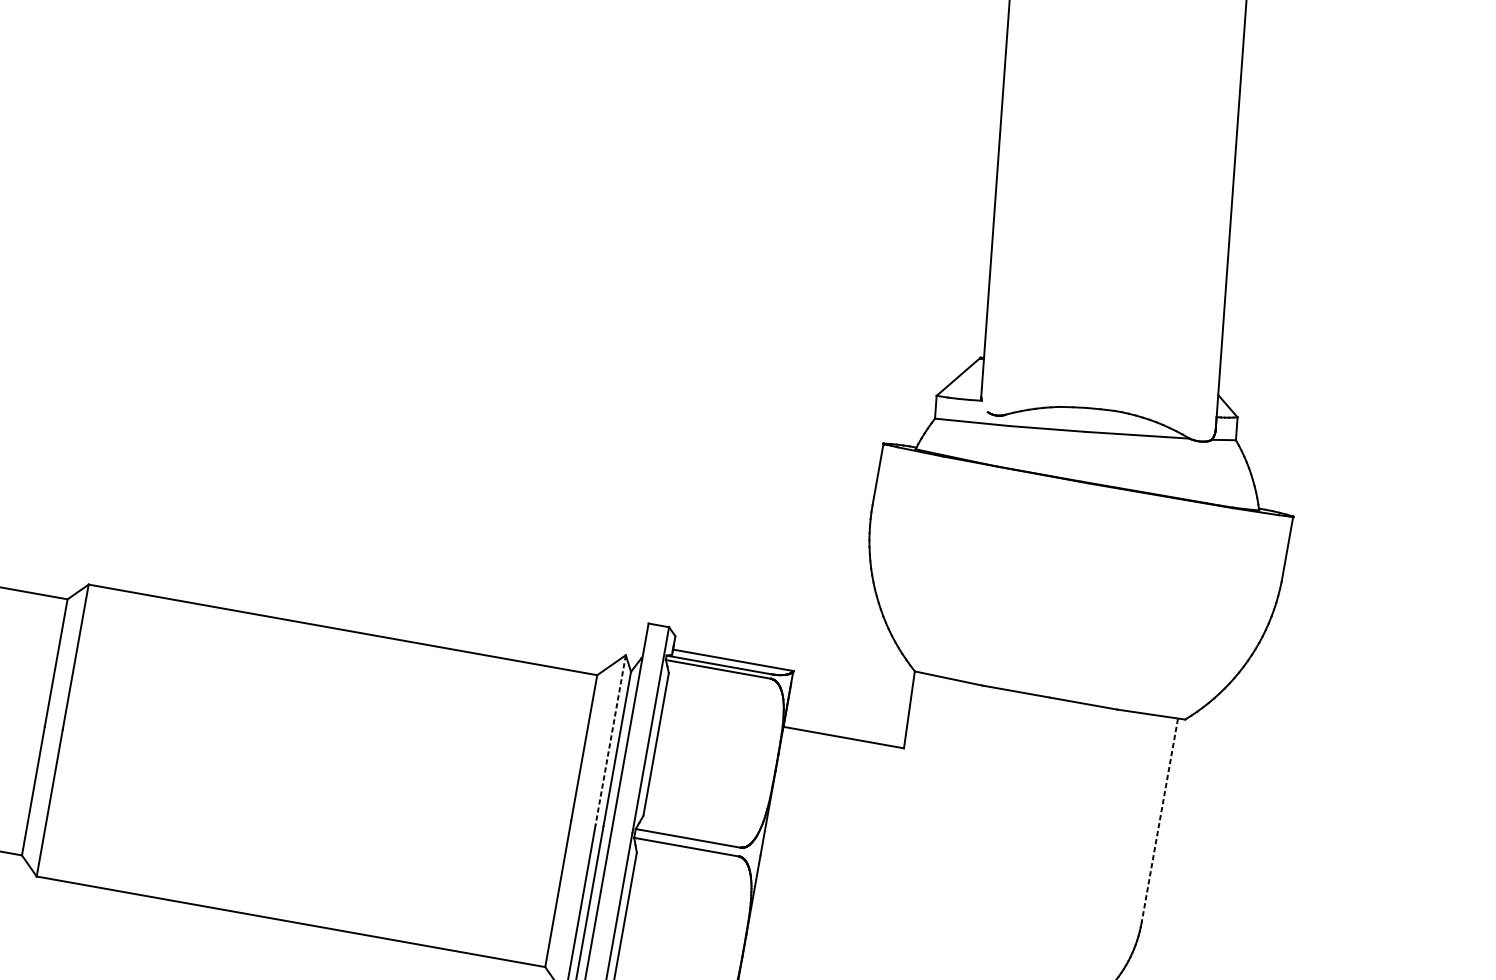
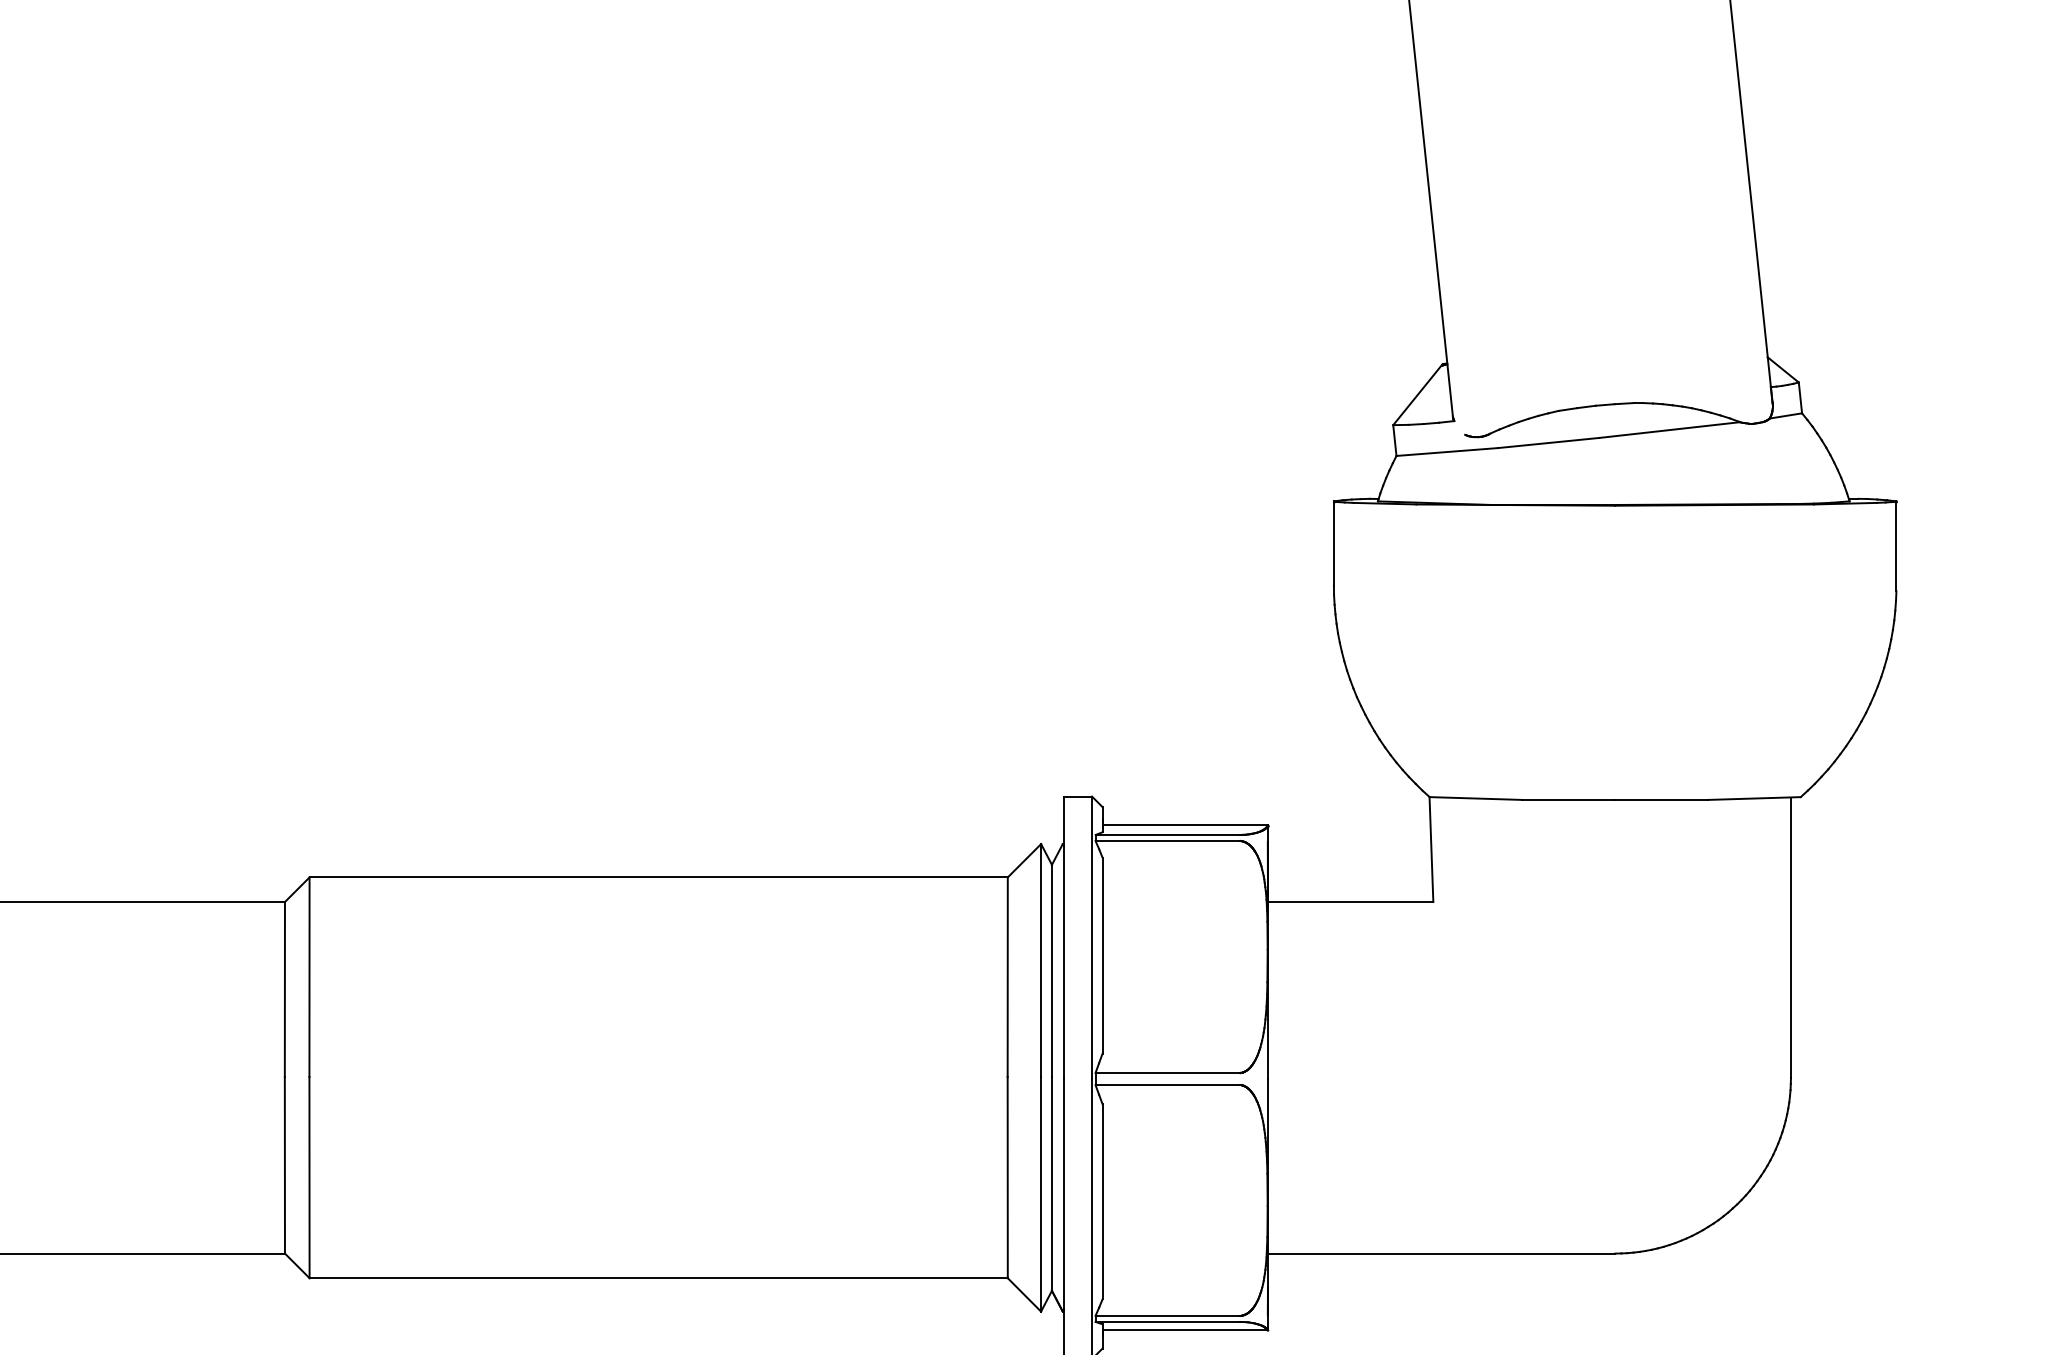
line: (611, 740) -> (1041, 960), dashed -> solid
line: (1159, 820) -> (1790, 937), dashed -> solid

